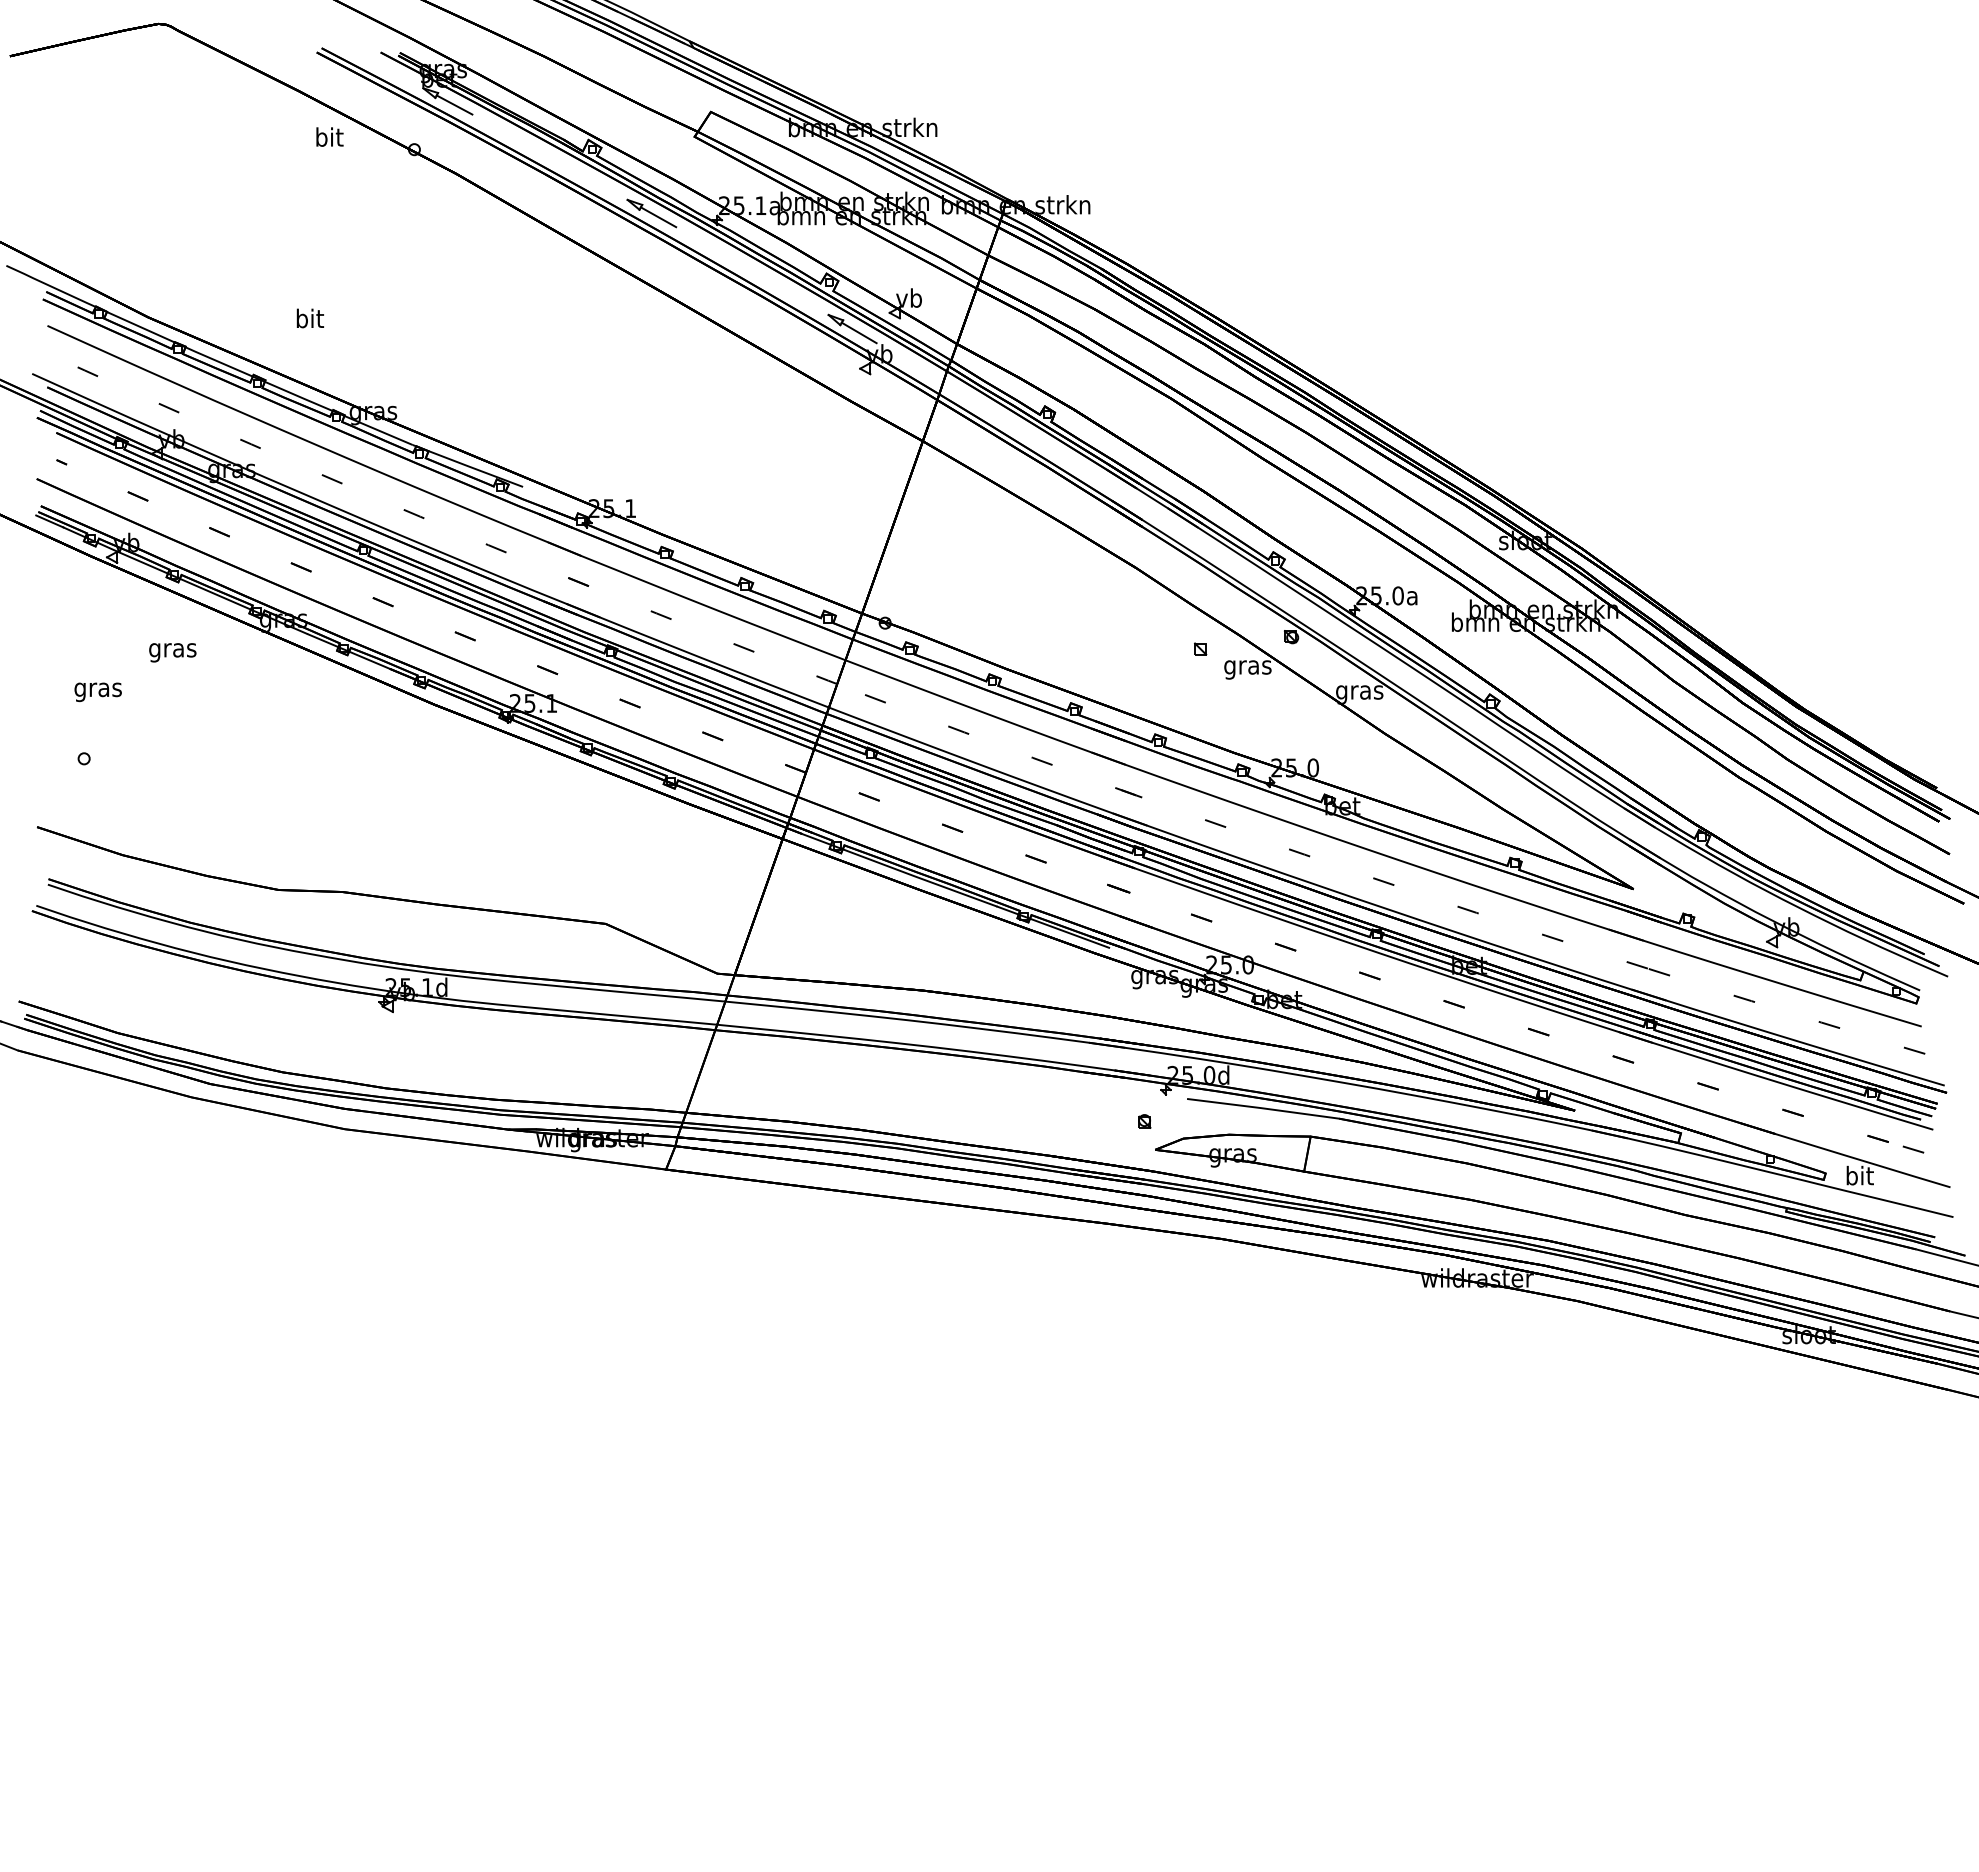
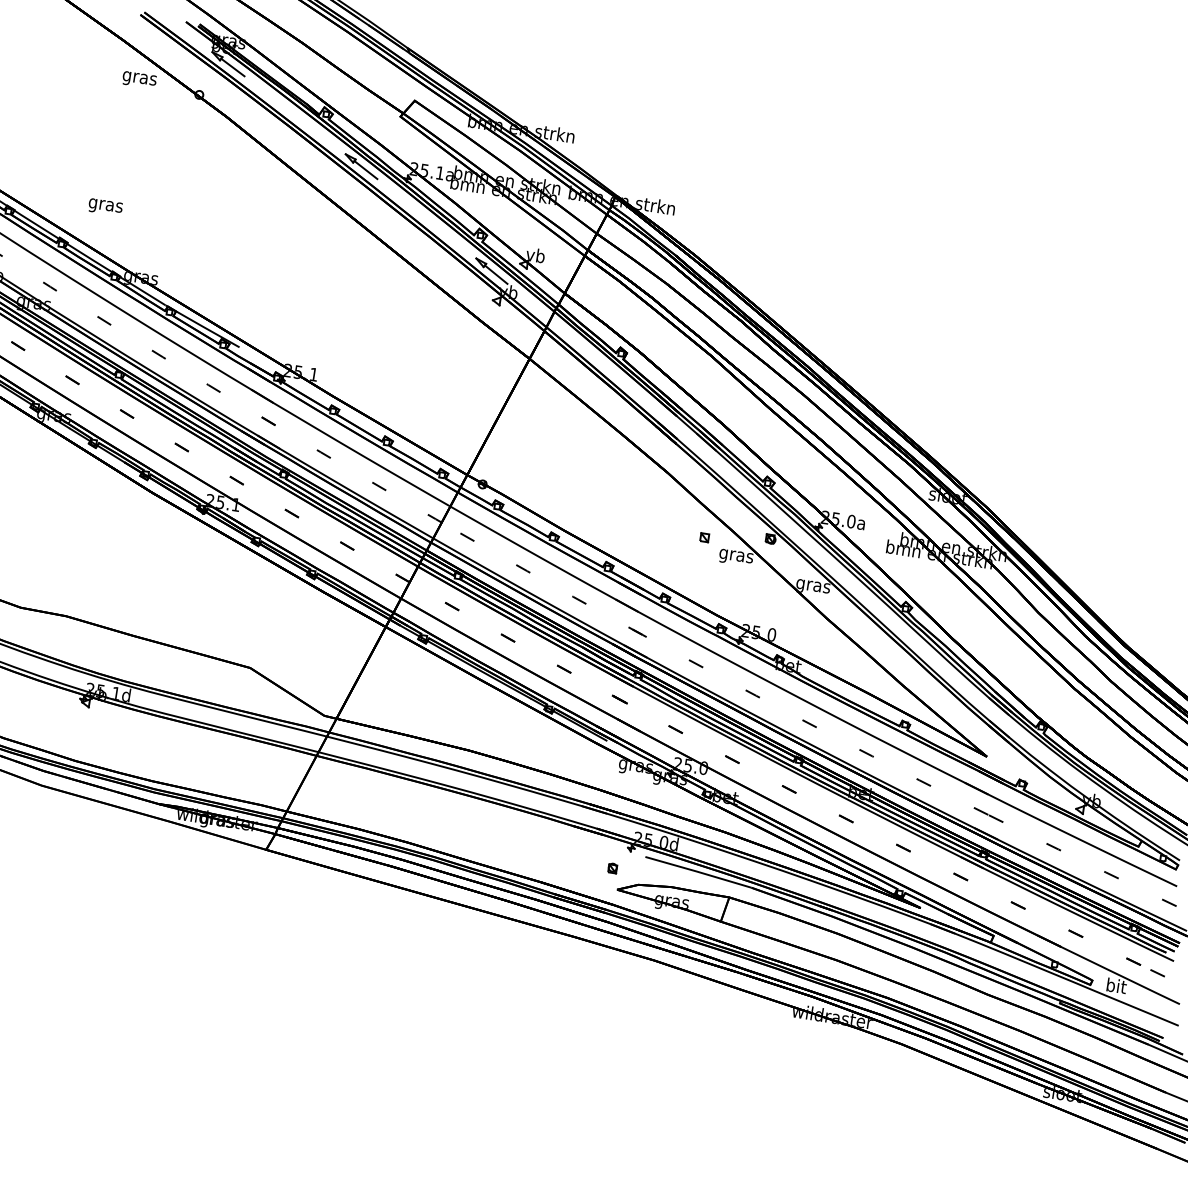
text: (328, 139) -> (139, 78), bit -> gras
text: (309, 320) -> (105, 205), bit -> gras

